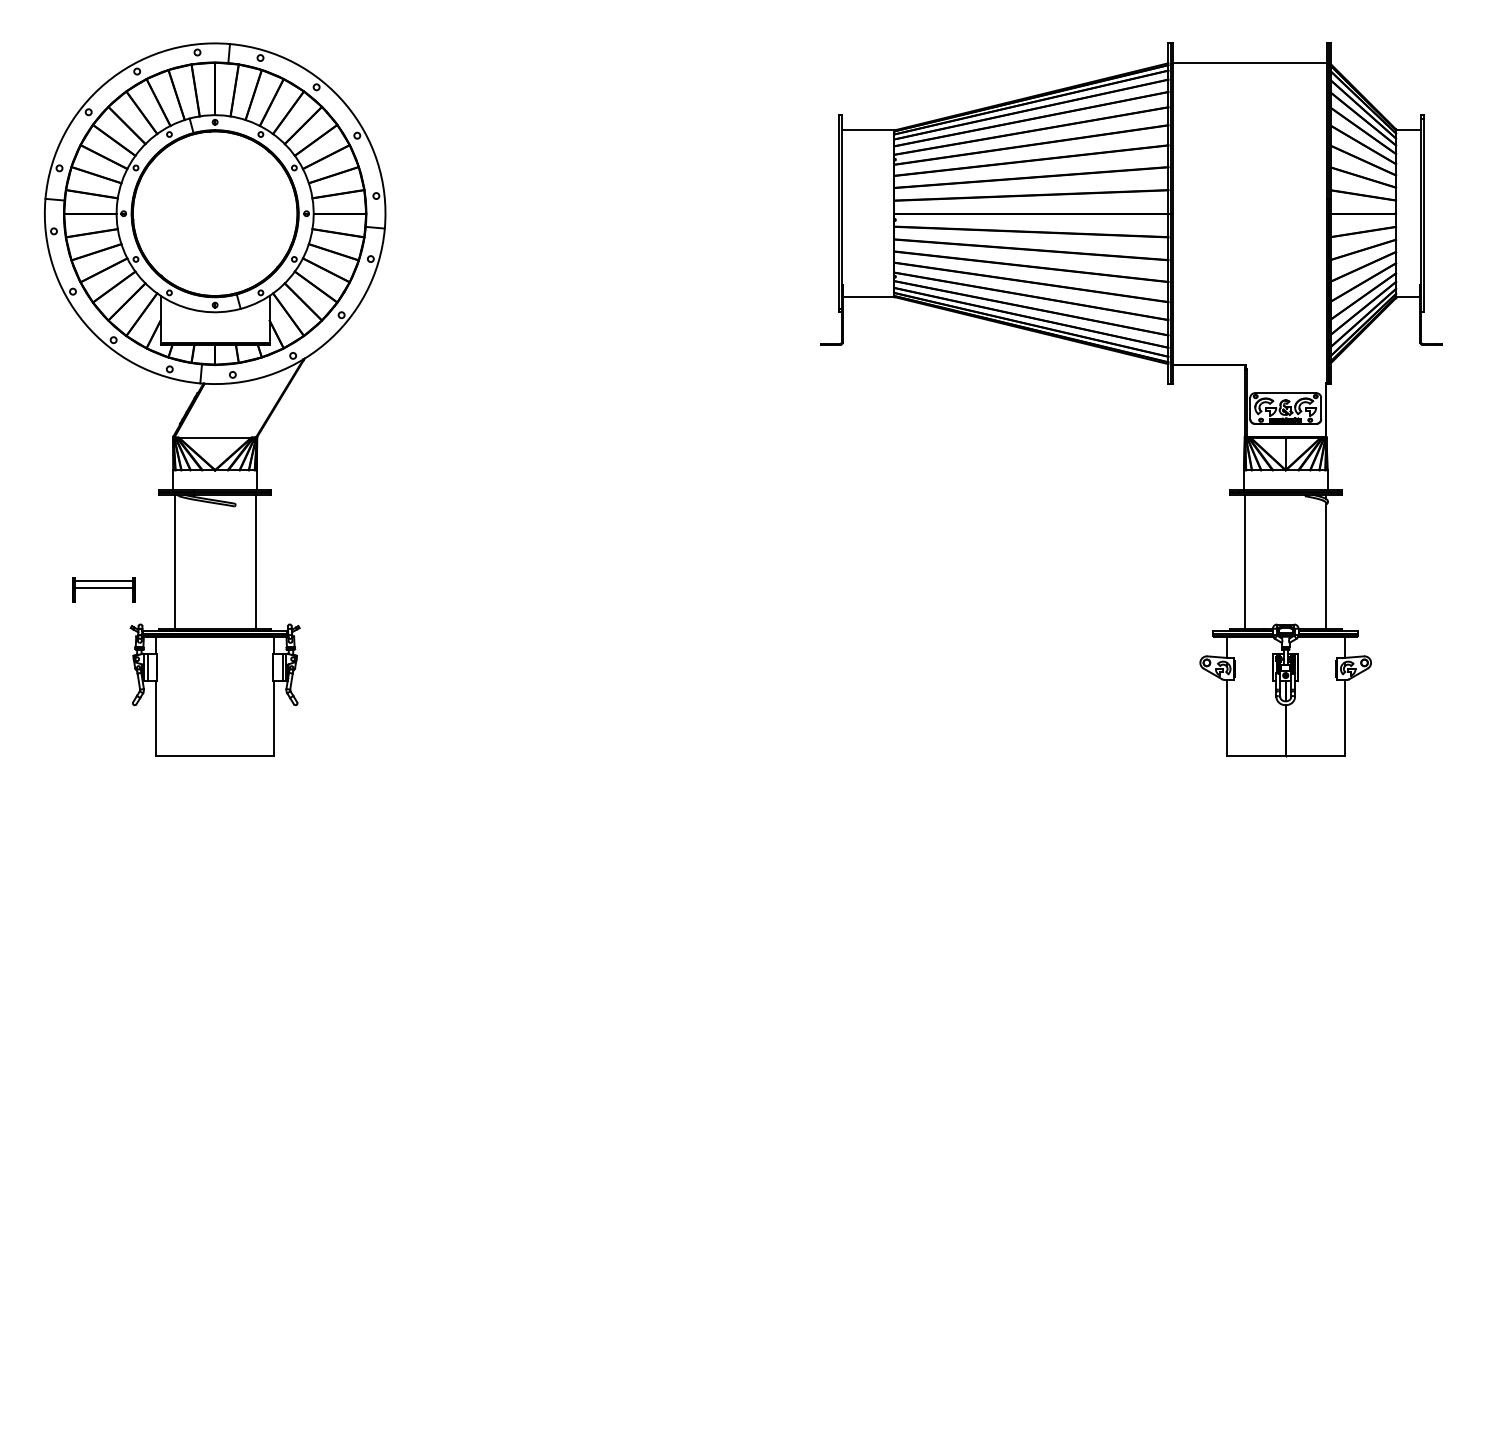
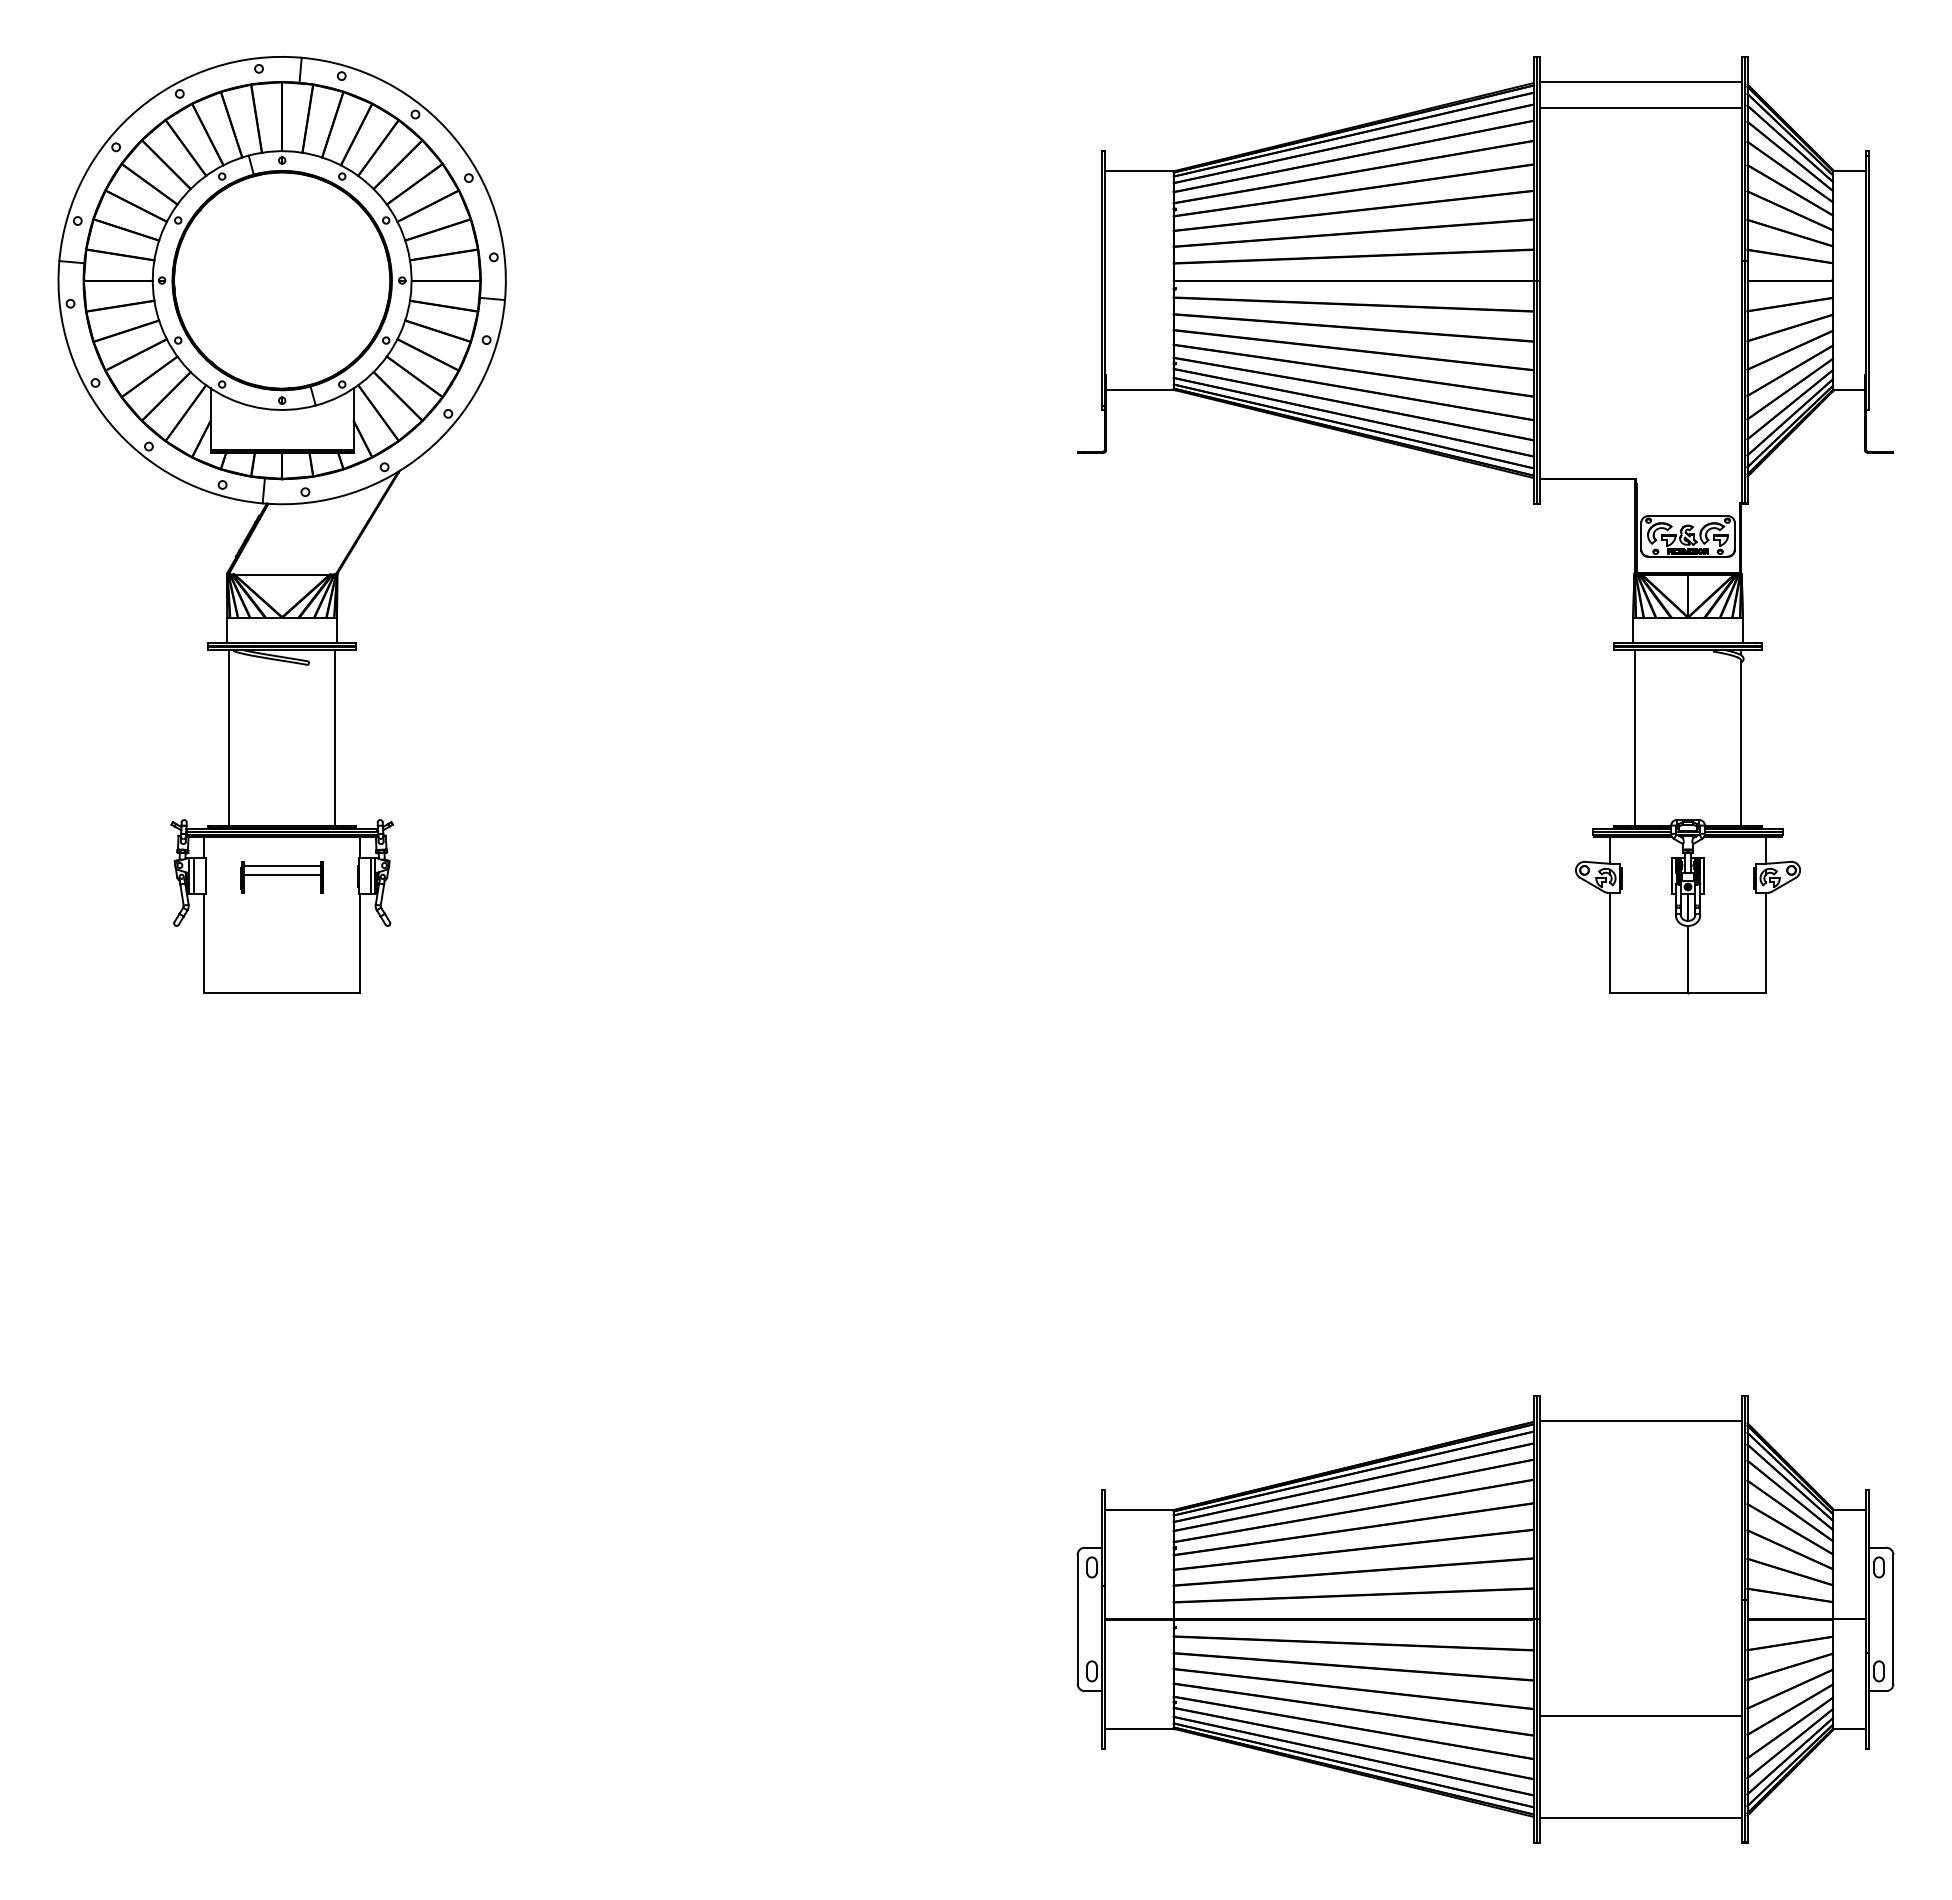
line: (1249, 81) -> (1640, 107), added
part: (103, 589) -> (281, 877), moved
part: (1131, 1233) -> (1485, 1619), added

